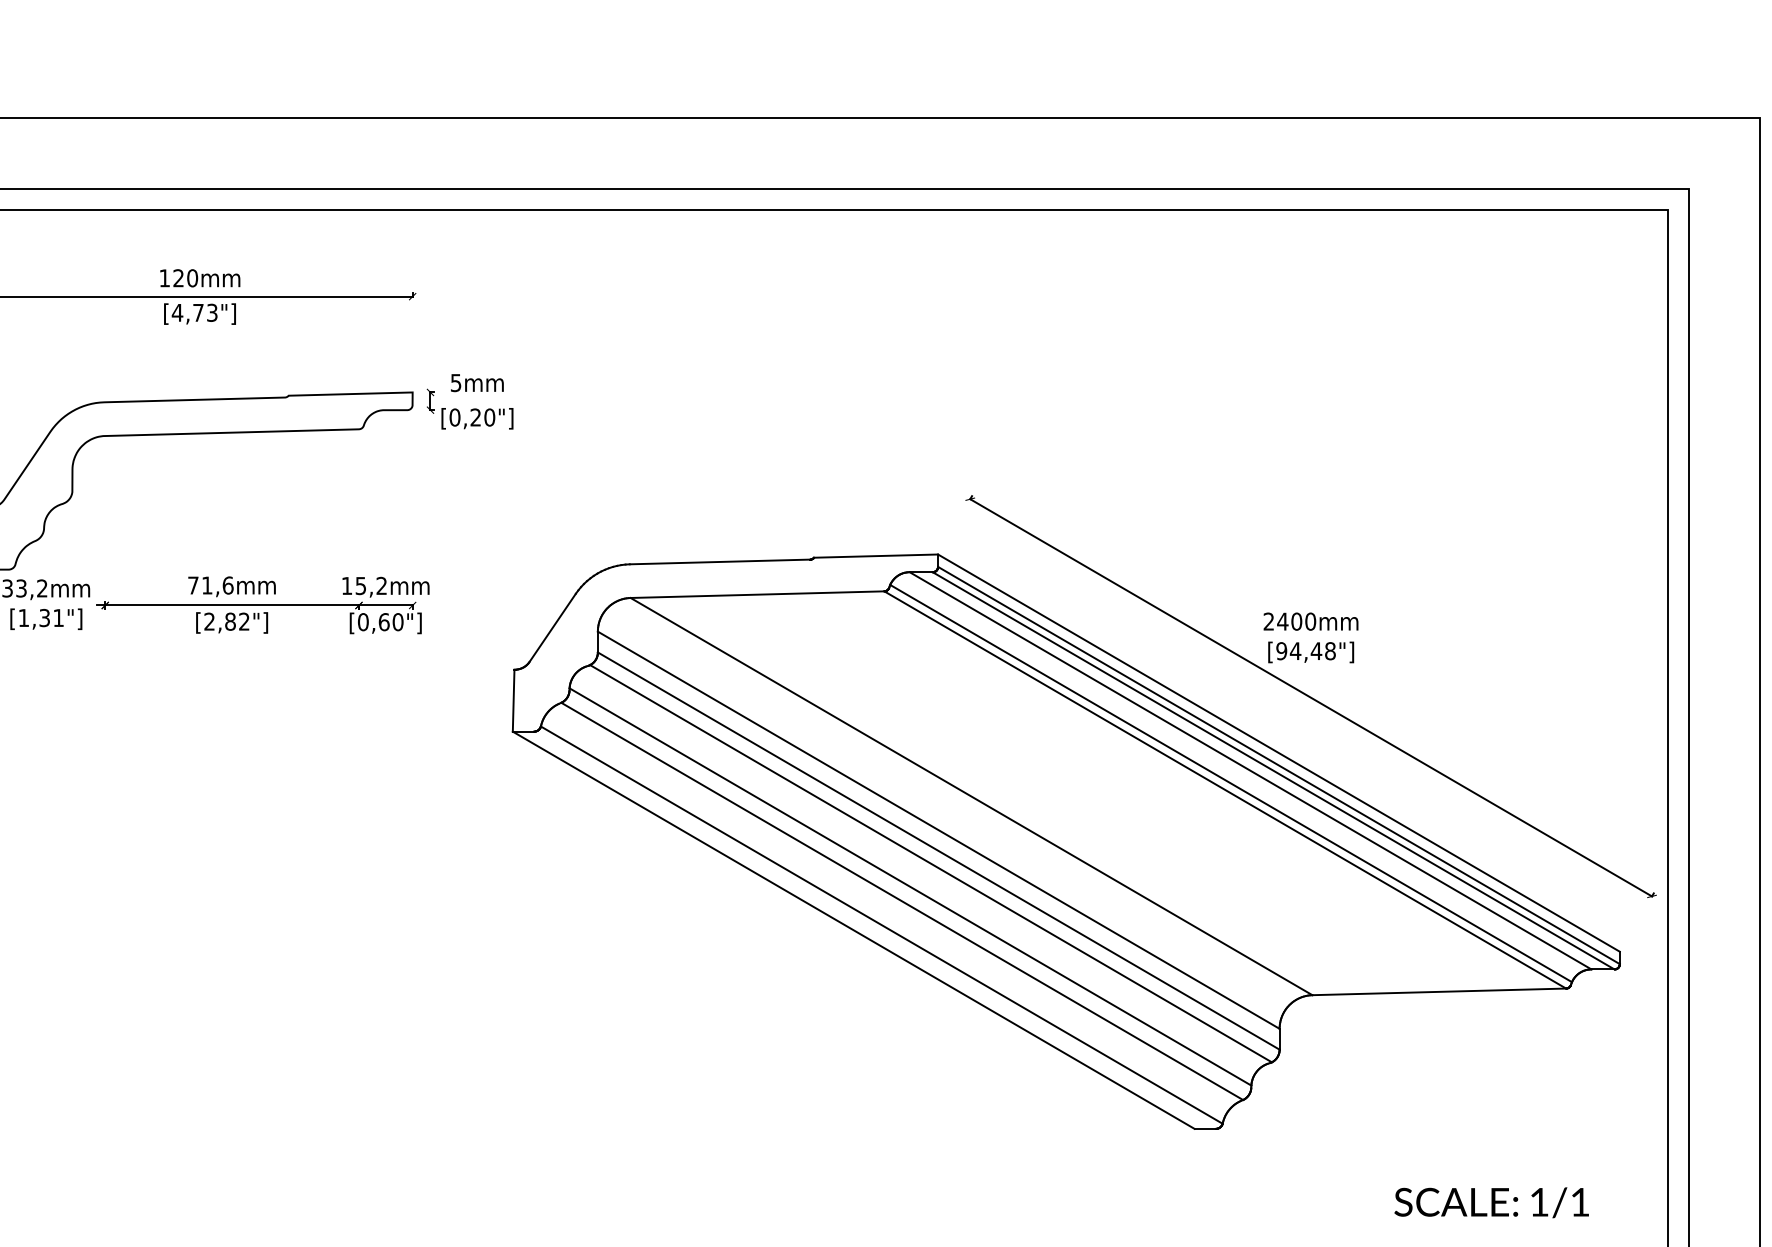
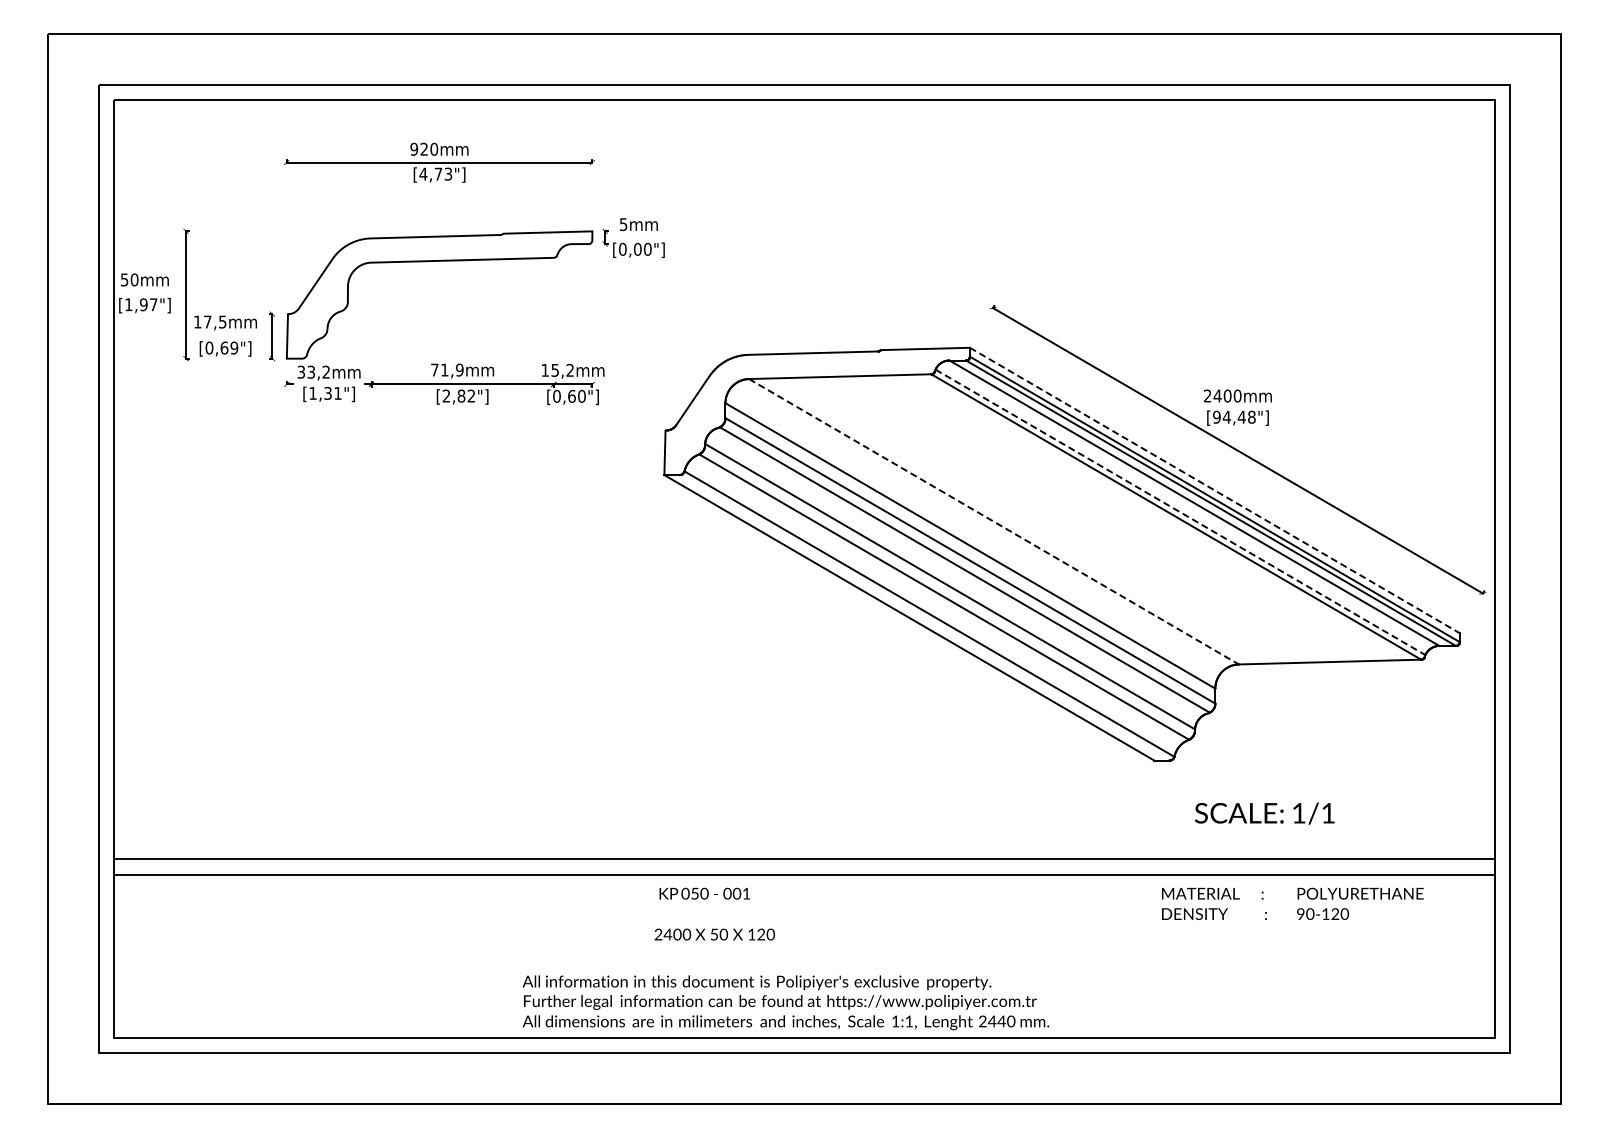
text: (165, 277) -> (414, 148), 120mm -> 920mm
text: (475, 416) -> (637, 248), [0,20"] -> [0,00"]
text: (227, 584) -> (459, 369), 71,6mm -> 71,9mm
line: (1279, 753) -> (1215, 490), solid -> dashed
line: (1231, 783) -> (1180, 512), solid -> dashed
line: (972, 797) -> (994, 522), solid -> dashed
text: (1491, 1202) -> (1264, 813), moved

